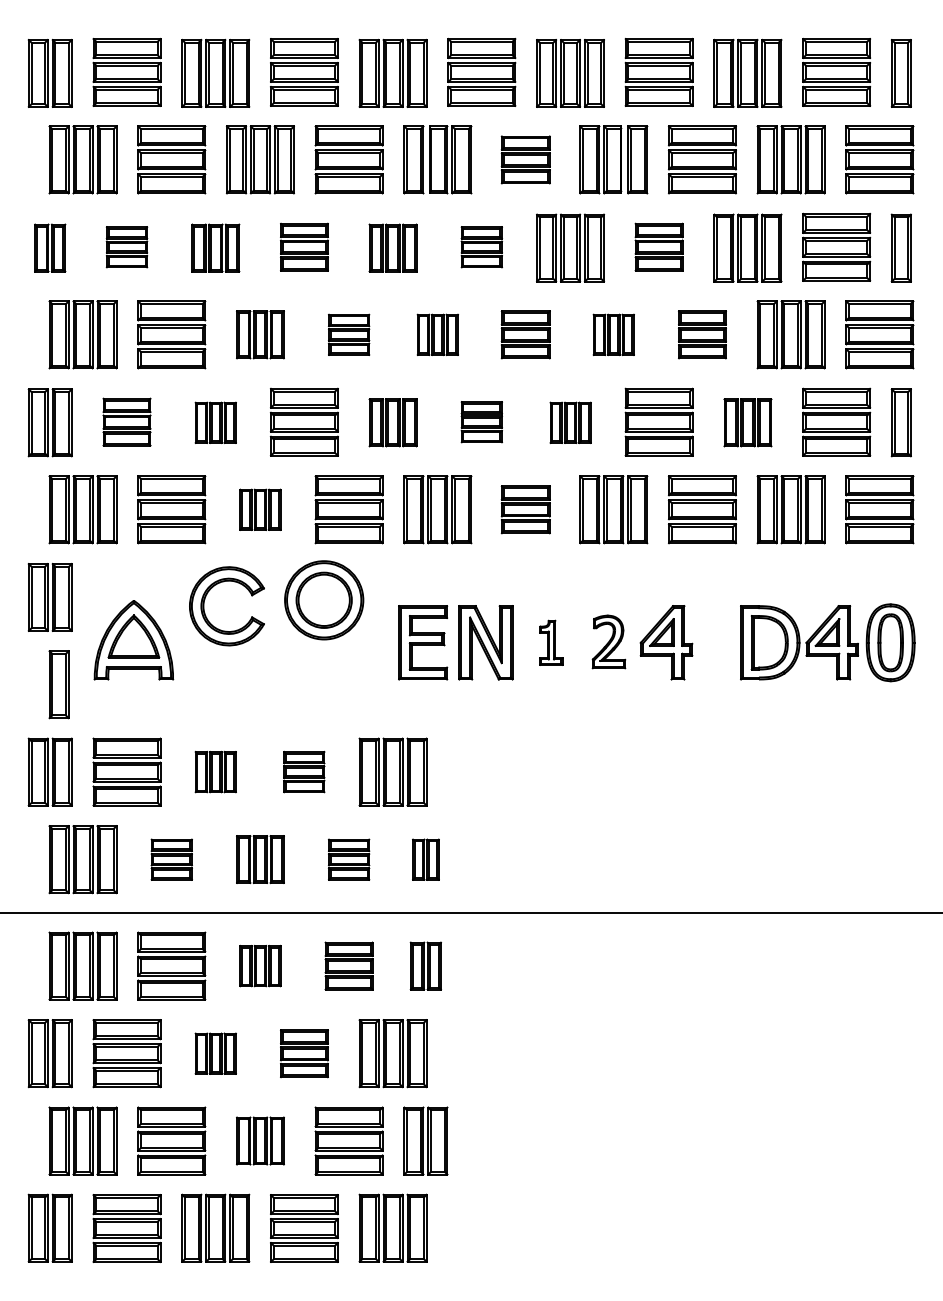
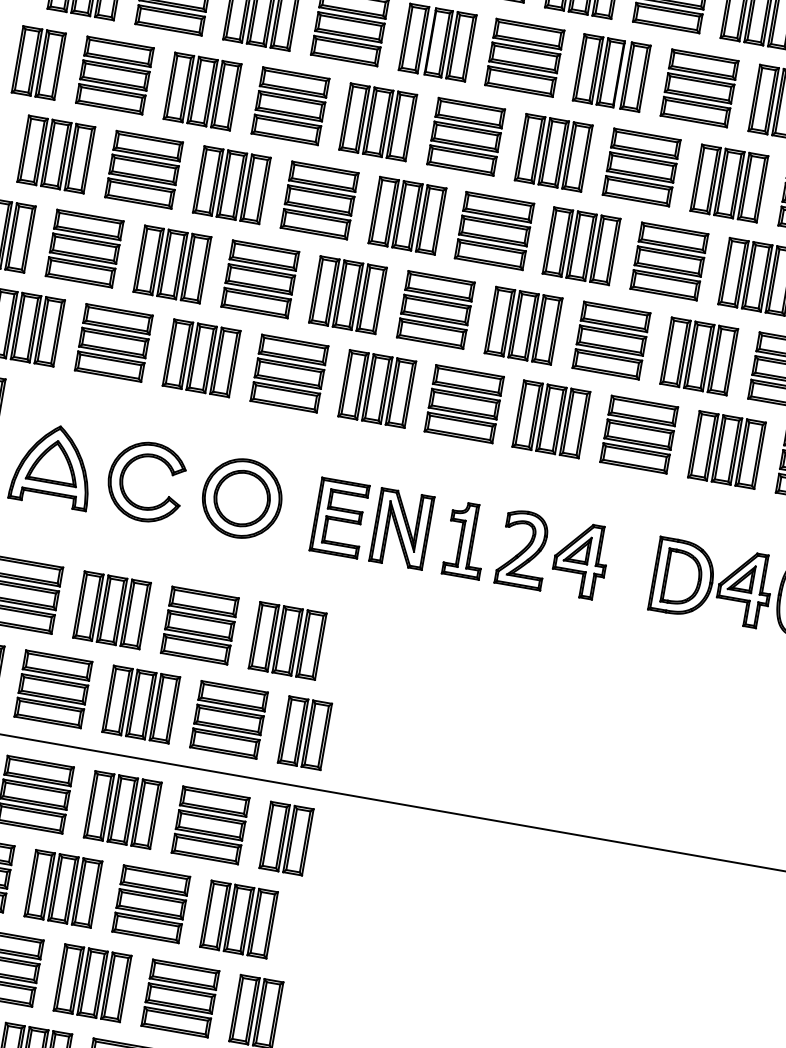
part: (525, 159) -> (524, 57), size x1.43
part: (126, 246) -> (114, 74), size x1.67
part: (304, 246) -> (290, 105), size x1.43
part: (481, 246) -> (465, 135), size x1.67
part: (658, 246) -> (641, 166), size x1.43
part: (49, 247) -> (38, 62), size x1.43
part: (215, 247) -> (202, 90), size x1.43
part: (392, 247) -> (377, 121), size x1.43
part: (260, 334) -> (231, 184), size x1.43
part: (348, 334) -> (319, 200), size x1.67
part: (437, 334) -> (407, 215), size x1.67
part: (525, 334) -> (494, 230), size x1.43
part: (613, 334) -> (581, 245), size x1.67
part: (702, 334) -> (669, 261), size x1.43
part: (126, 421) -> (84, 247), size x1.43
part: (481, 421) -> (435, 309), size x1.67
part: (215, 422) -> (172, 264), size x1.67
part: (392, 422) -> (347, 294), size x1.43
part: (570, 422) -> (523, 325), size x1.67
part: (747, 422) -> (698, 356), size x1.43
part: (260, 509) -> (201, 358), size x1.67
part: (525, 509) -> (464, 403), size x1.43
part: (324, 600) -> (242, 498), moved
part: (205, 612) -> (123, 484), moved
part: (608, 641) -> (523, 548), size x1.43
part: (551, 642) -> (466, 539), size x1.67
part: (215, 771) -> (111, 609), size x1.67
part: (303, 771) -> (199, 624), size x1.67
part: (171, 859) -> (53, 689), size x1.67
part: (260, 859) -> (141, 704), size x1.43
part: (348, 859) -> (228, 719), size x1.67
part: (425, 859) -> (304, 733), size x1.67
part: (260, 965) -> (122, 809), size x1.67
part: (348, 965) -> (210, 824), size x1.43
part: (425, 965) -> (286, 837), size x1.43
part: (215, 1053) -> (63, 888), size x1.67
part: (304, 1053) -> (151, 904), size x1.43
part: (260, 1140) -> (92, 982), size x1.43

